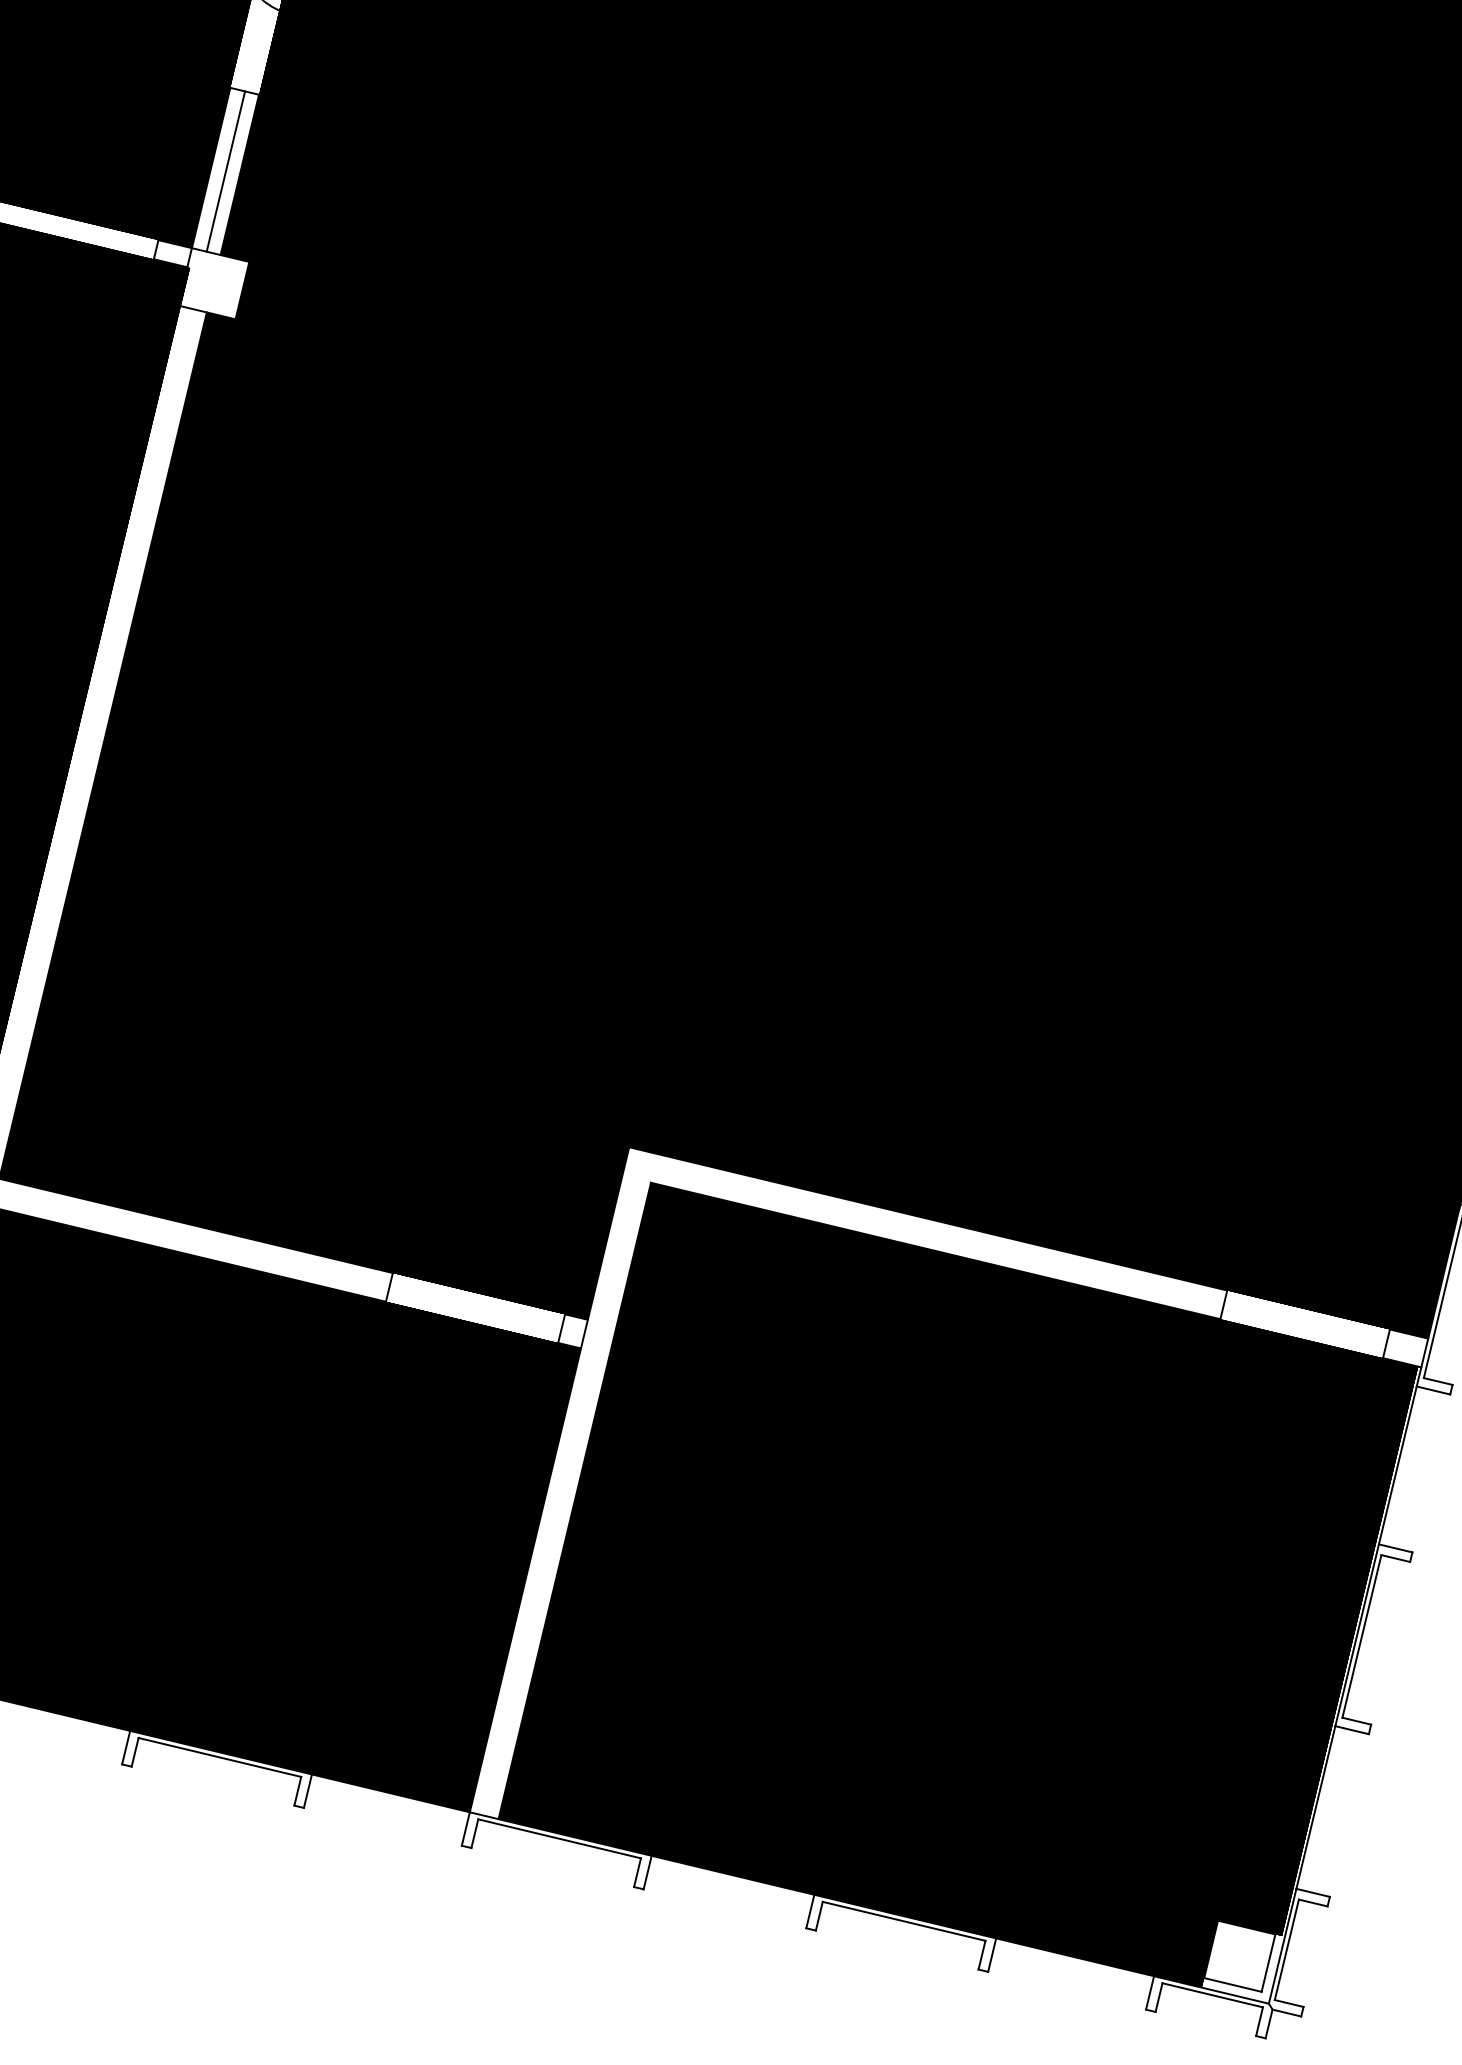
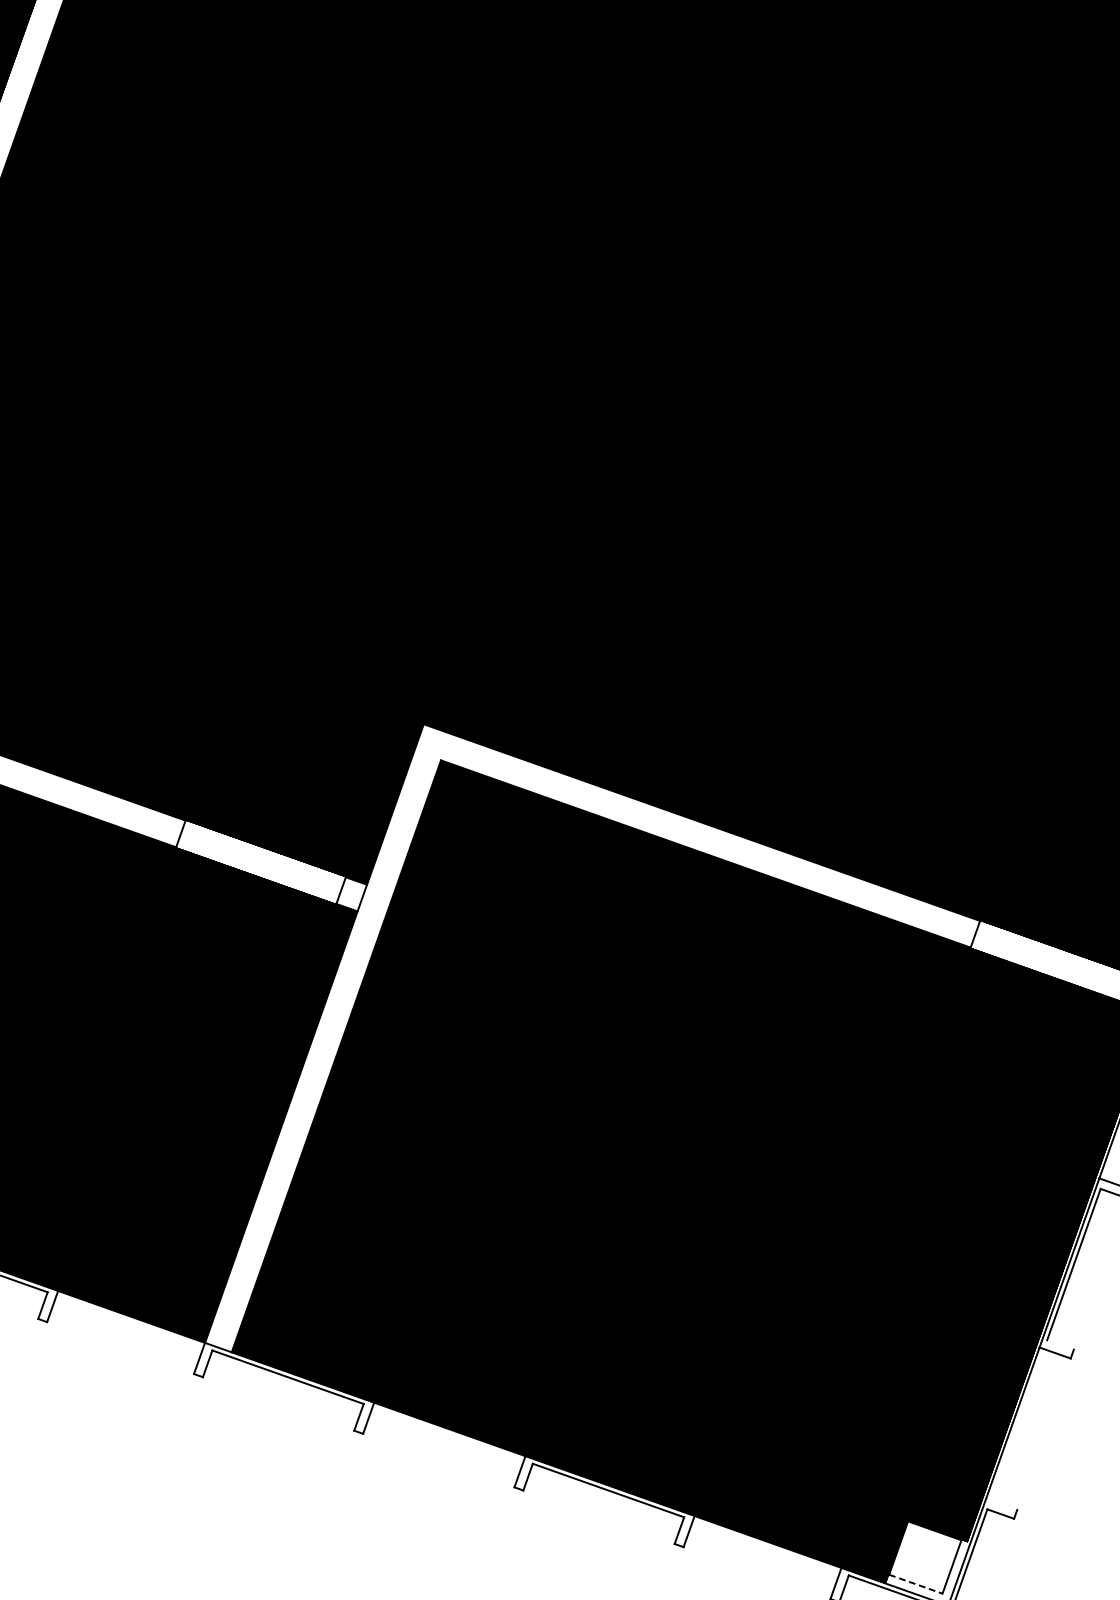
line: (1356, 1720) -> (1060, 1344), removed
line: (1312, 1892) -> (1001, 1503), removed
line: (1232, 1984) -> (915, 1583), solid -> dashed

